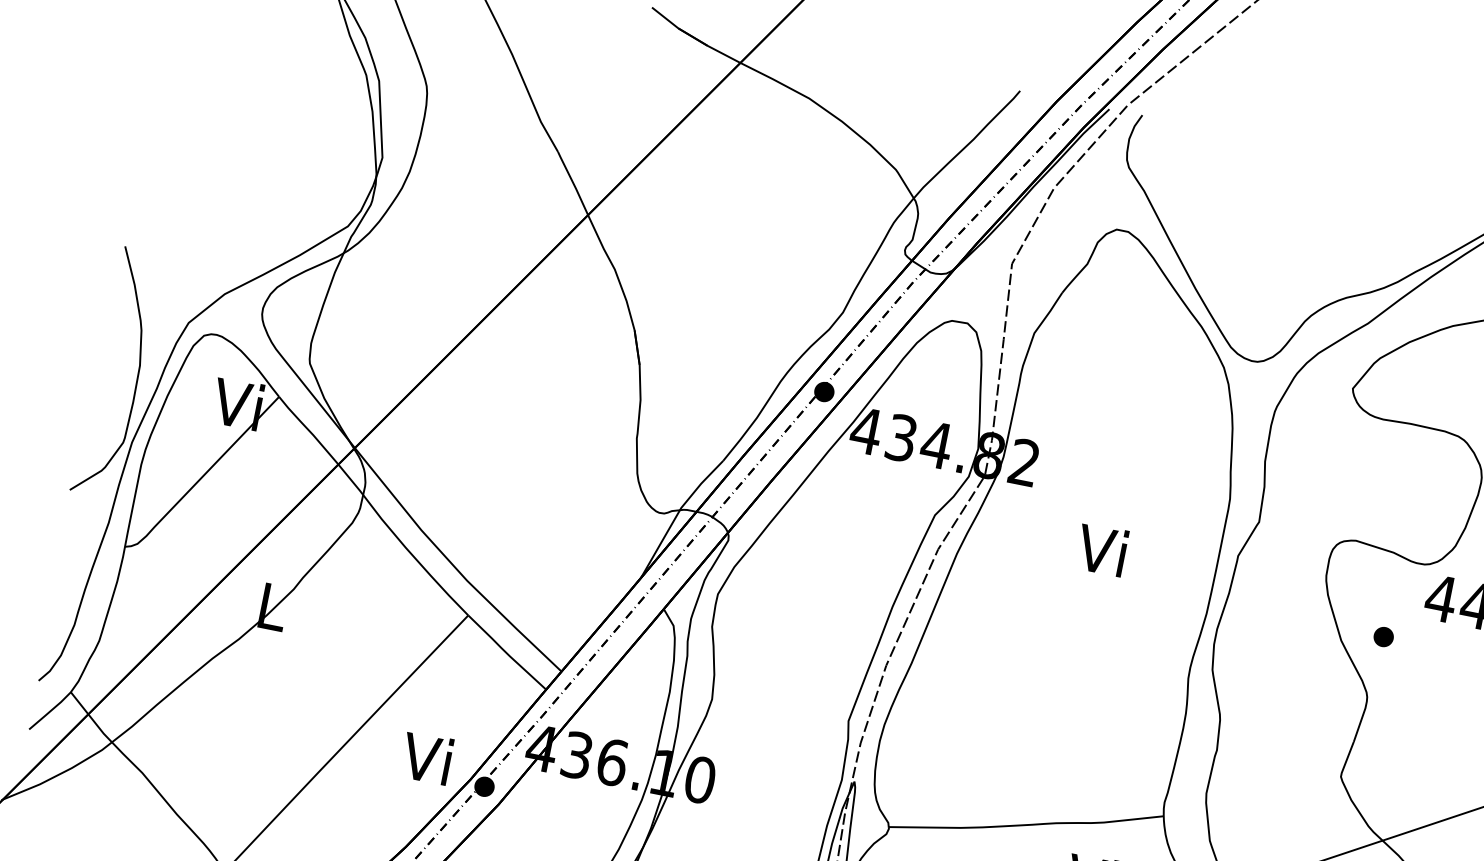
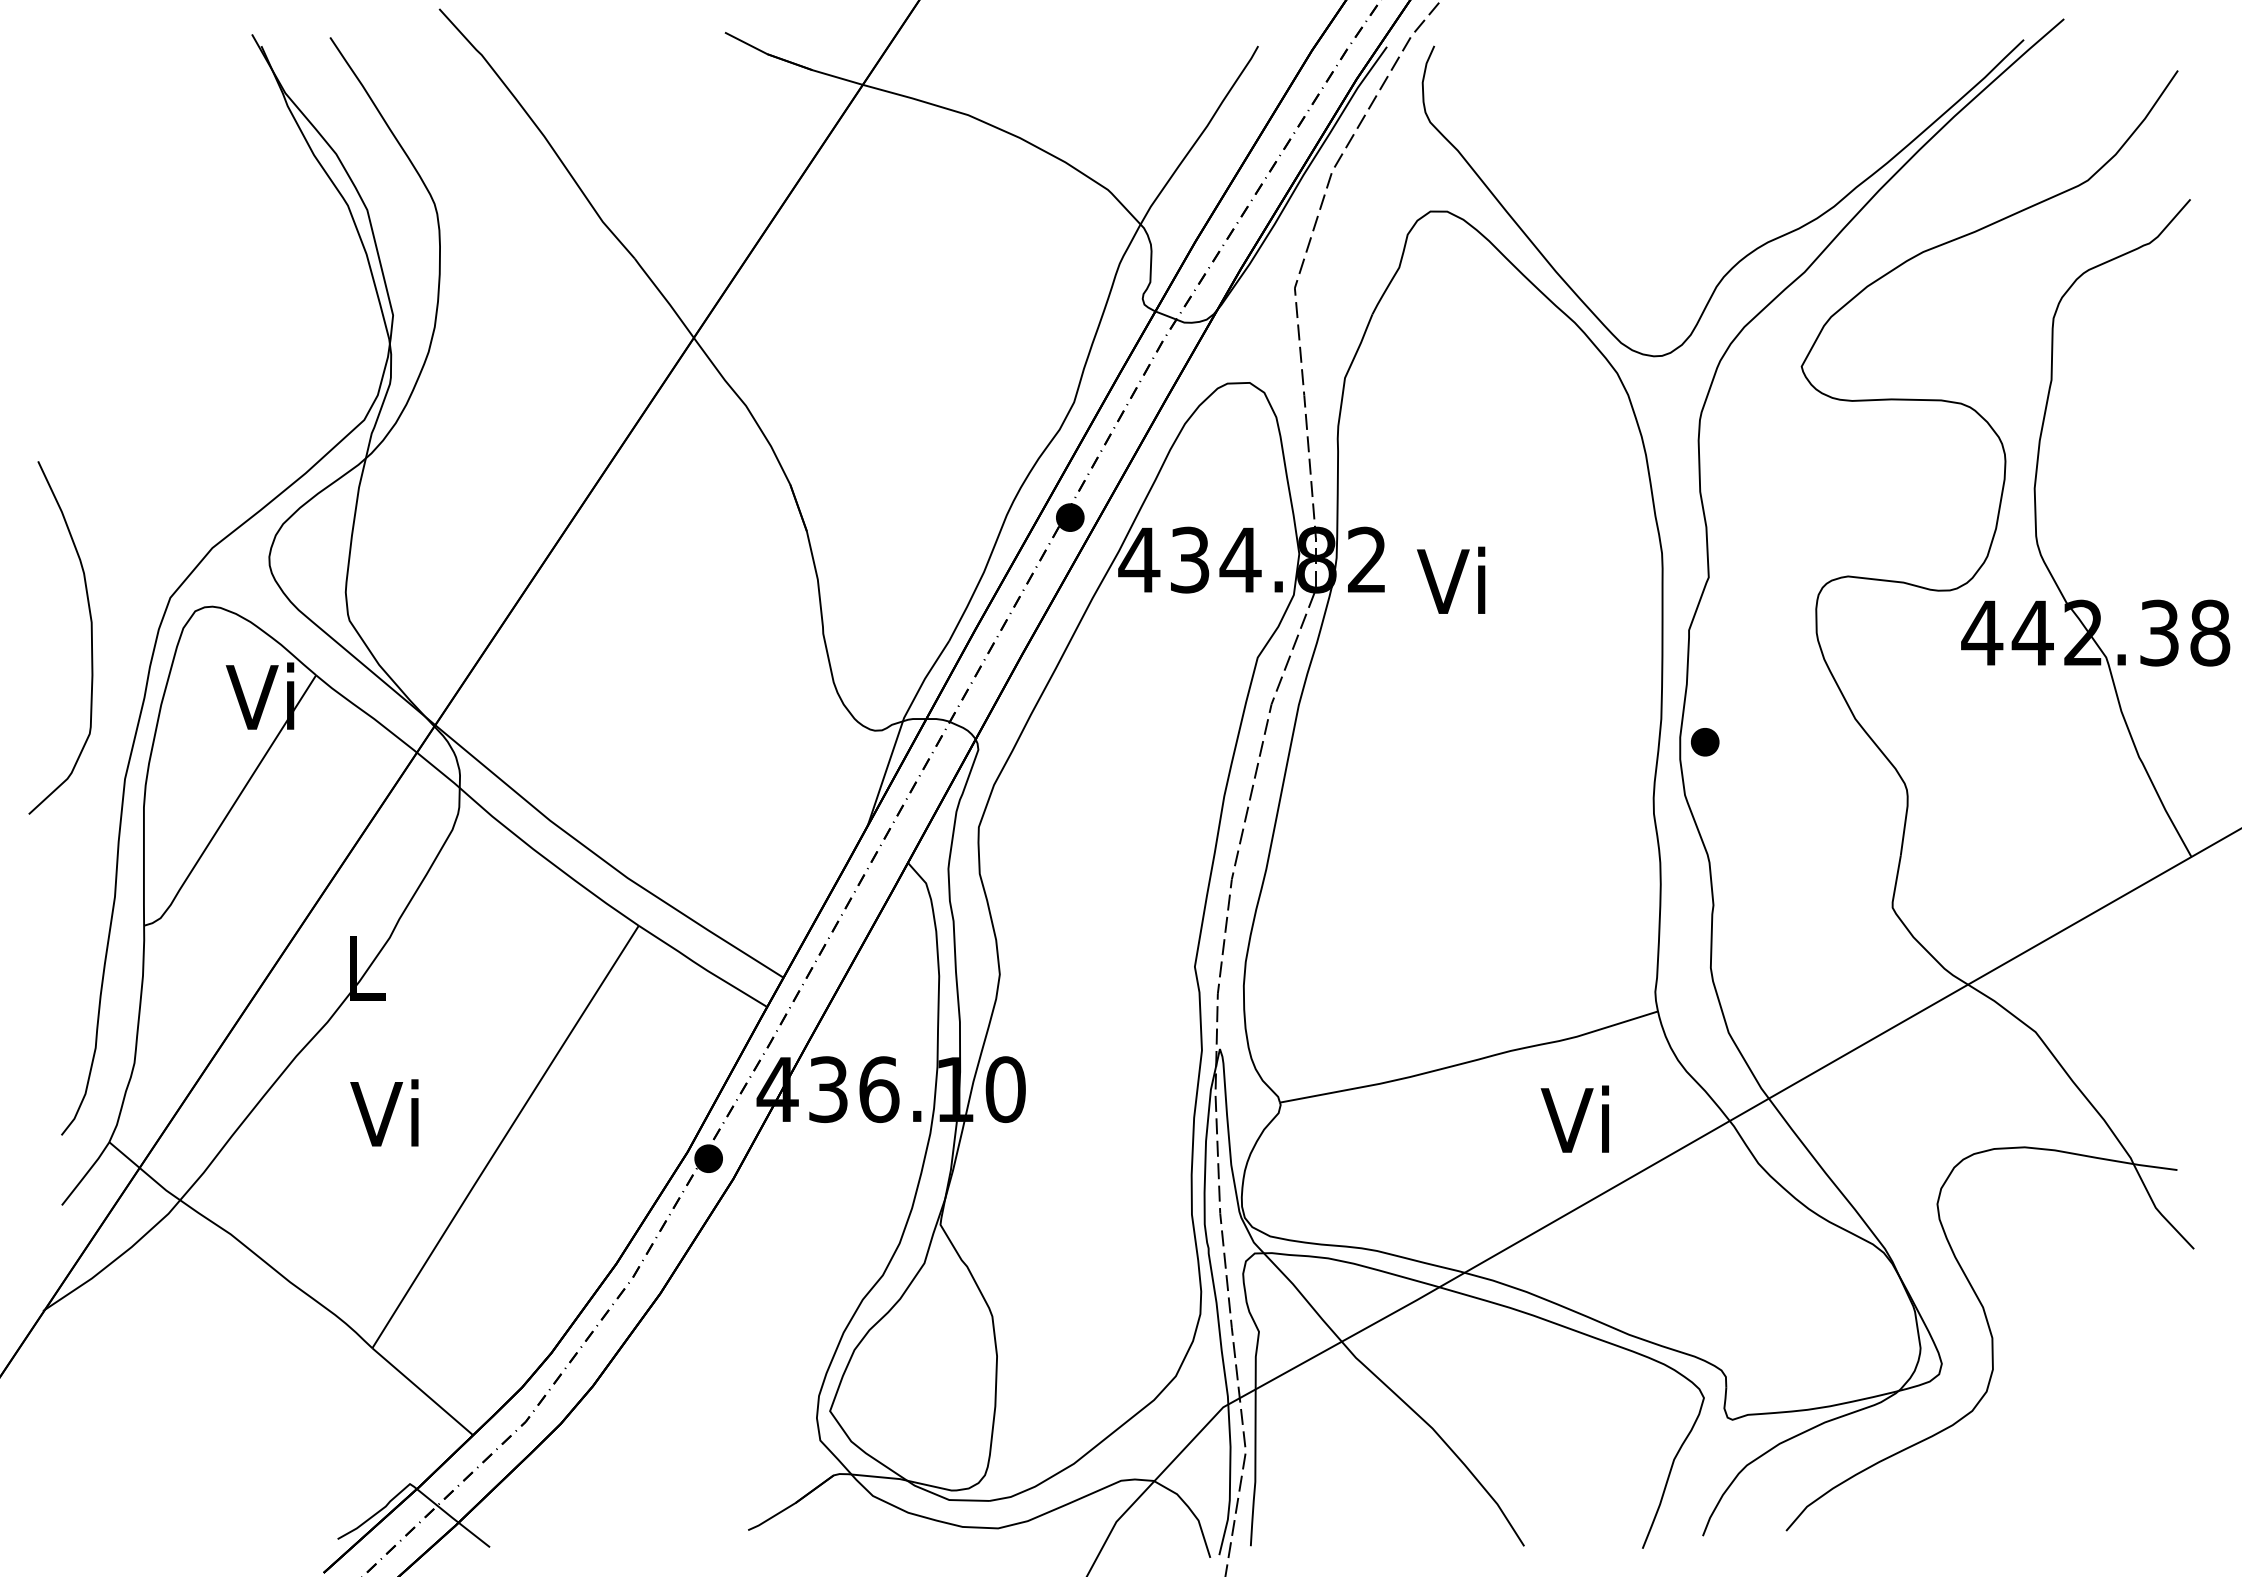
curve: (138, 370) -> (90, 630), moved
text: (1102, 549) -> (1451, 579), moved
part: (1383, 637) -> (1705, 742), moved
text: (426, 757) -> (384, 1112), moved

